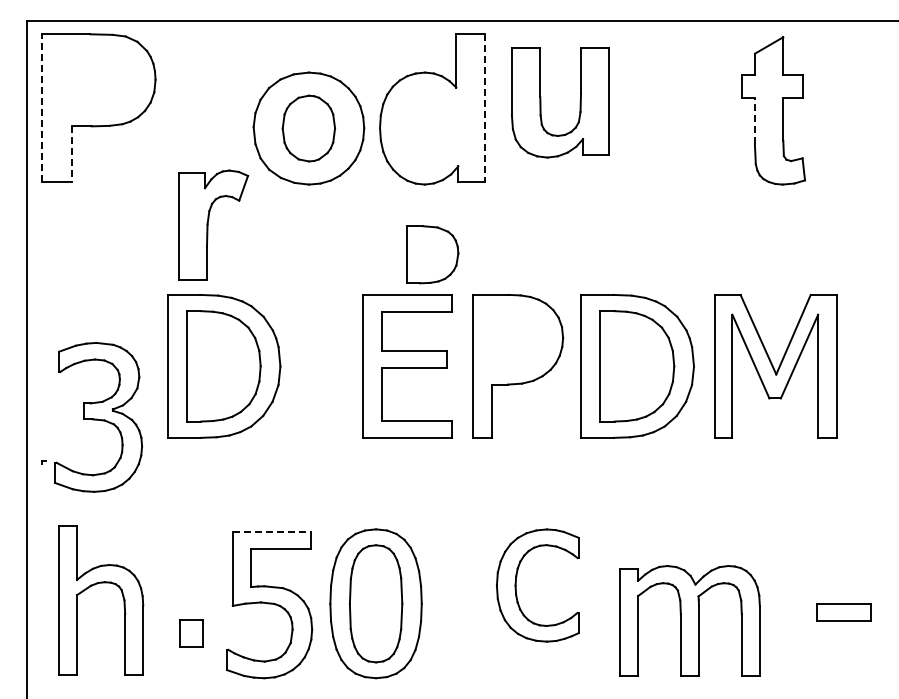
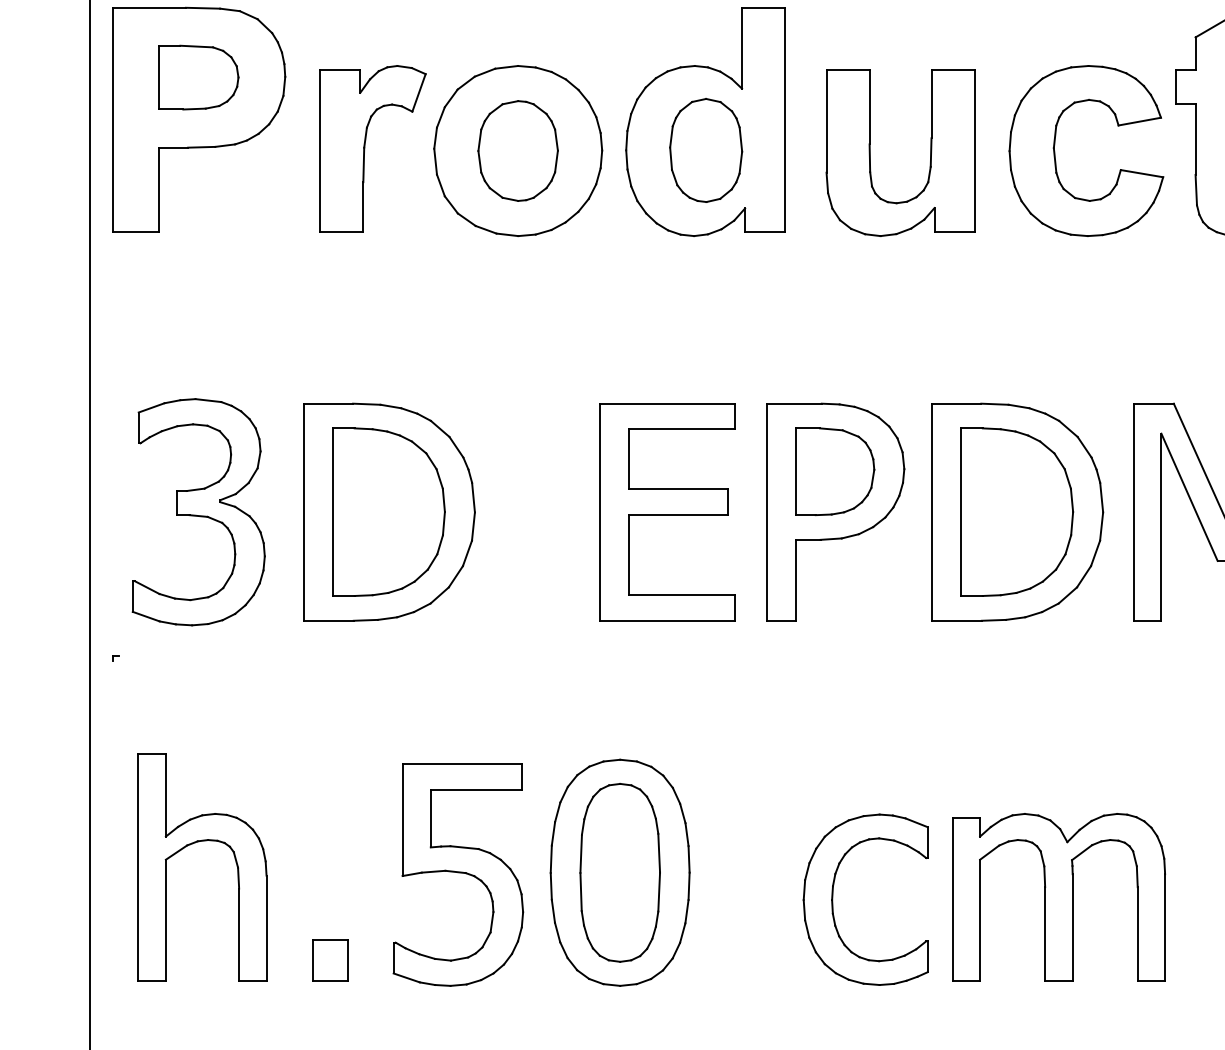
part: (98, 80) -> (198, 77), added
part: (541, 102) -> (871, 152), moved
line: (42, 108) -> (113, 120), dashed -> solid
line: (484, 108) -> (784, 120), dashed -> solid
line: (754, 120) -> (1194, 138), dashed -> solid
part: (432, 128) -> (705, 150), added
part: (663, 132) -> (1056, 156), added
line: (72, 154) -> (159, 190), dashed -> solid
part: (213, 224) -> (373, 147), moved
part: (432, 254) -> (835, 471), moved
part: (98, 417) -> (198, 512), moved
line: (272, 532) -> (462, 764), dashed -> solid
part: (516, 585) -> (833, 899), moved
part: (689, 620) -> (1058, 896), moved
part: (191, 633) -> (330, 960), moved

